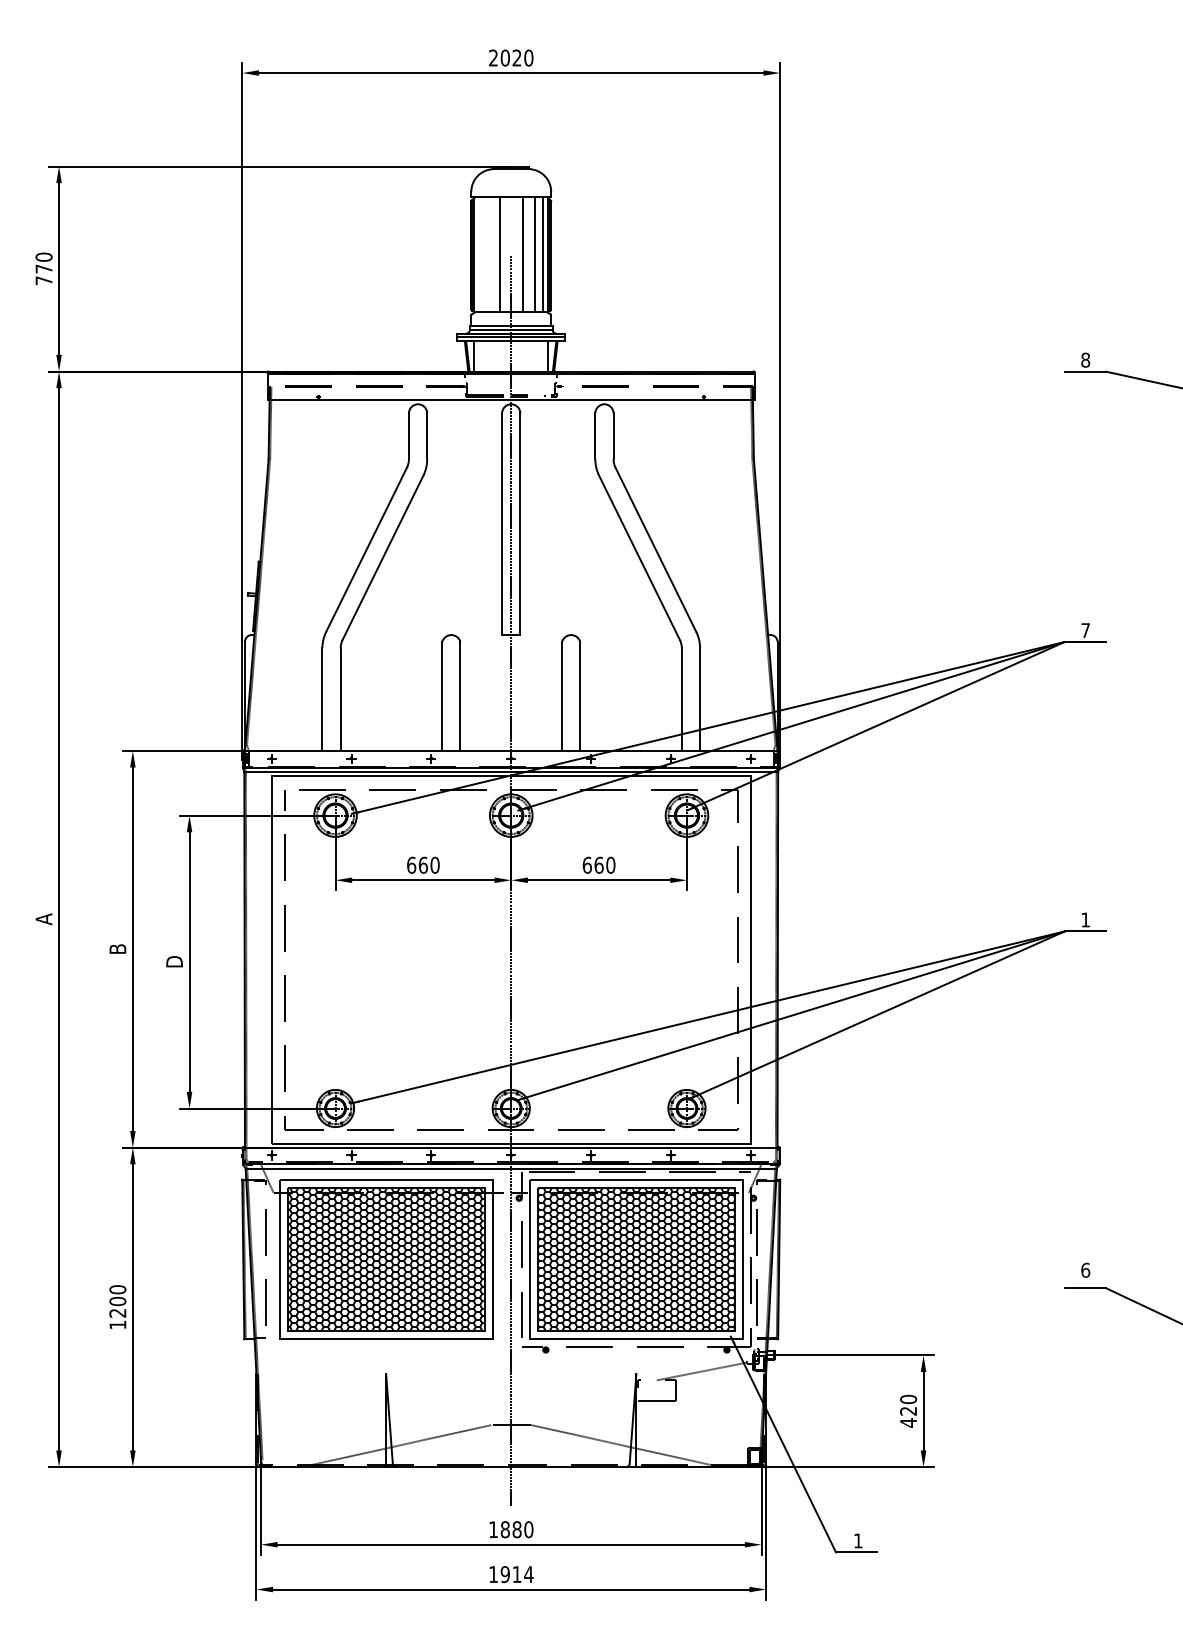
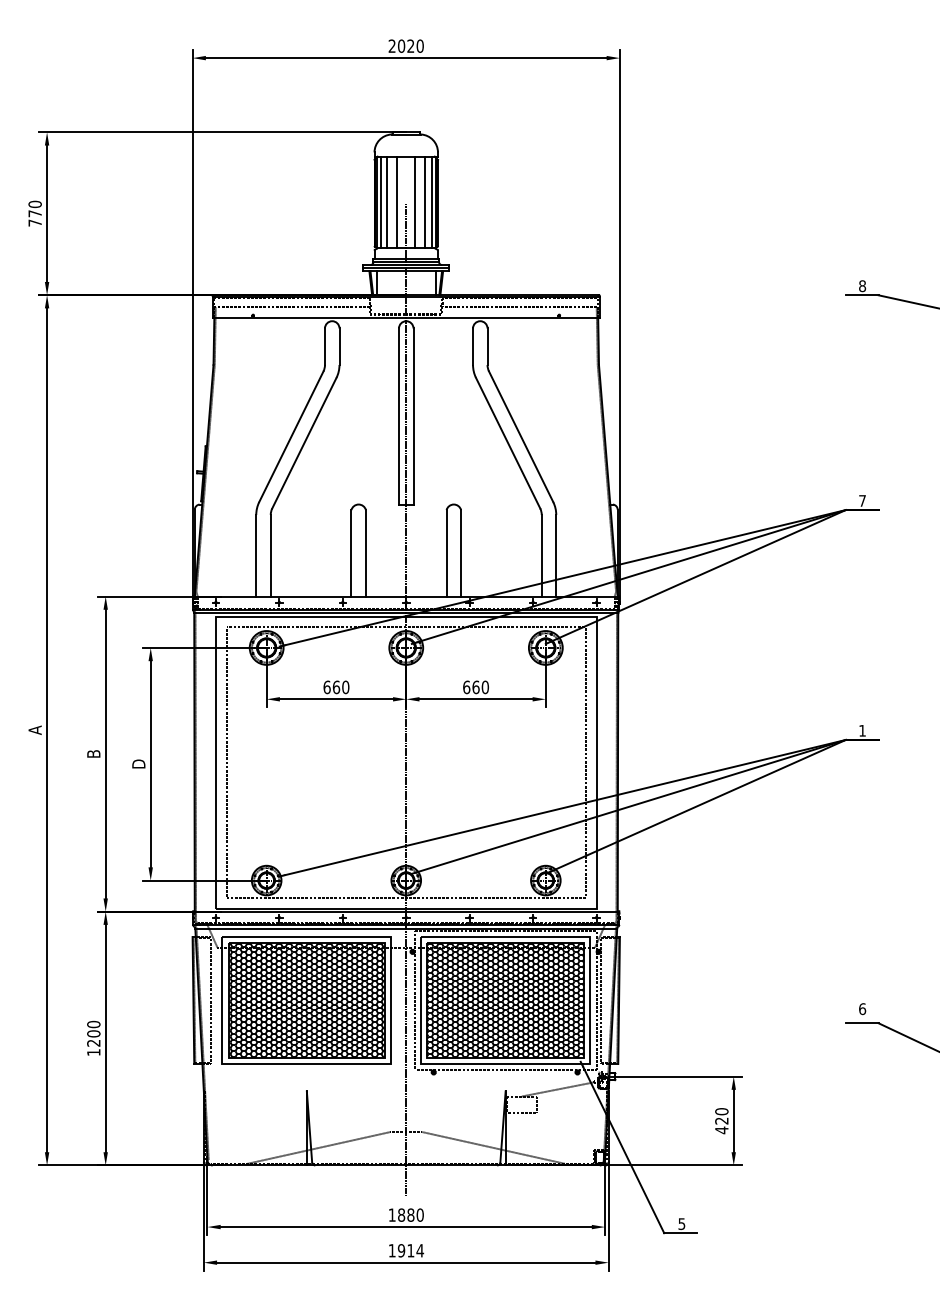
line: (479, 254) -> (381, 202), added
line: (487, 254) -> (387, 202), added
text: (858, 1540) -> (682, 1223), 1 -> 5

